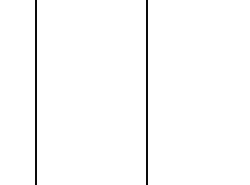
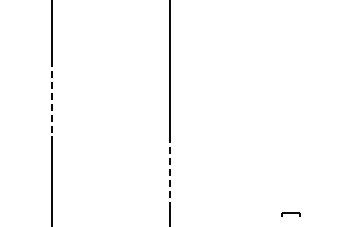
line: (35, 75) -> (51, 98), solid -> dashed
line: (146, 145) -> (169, 172), solid -> dashed

